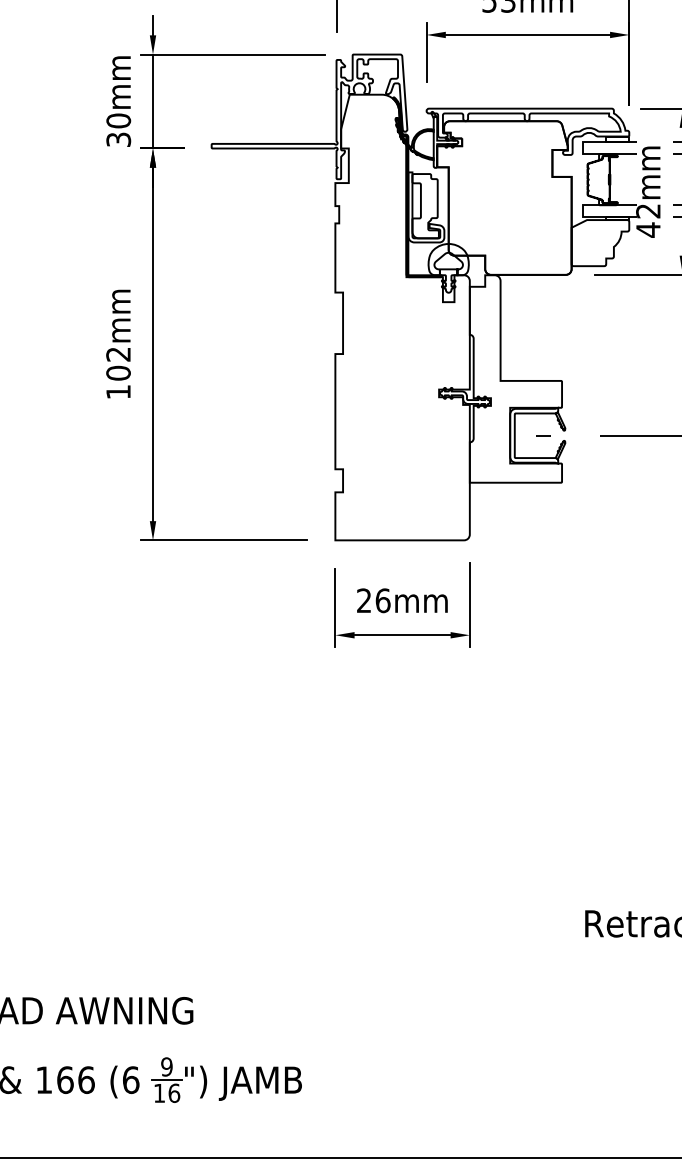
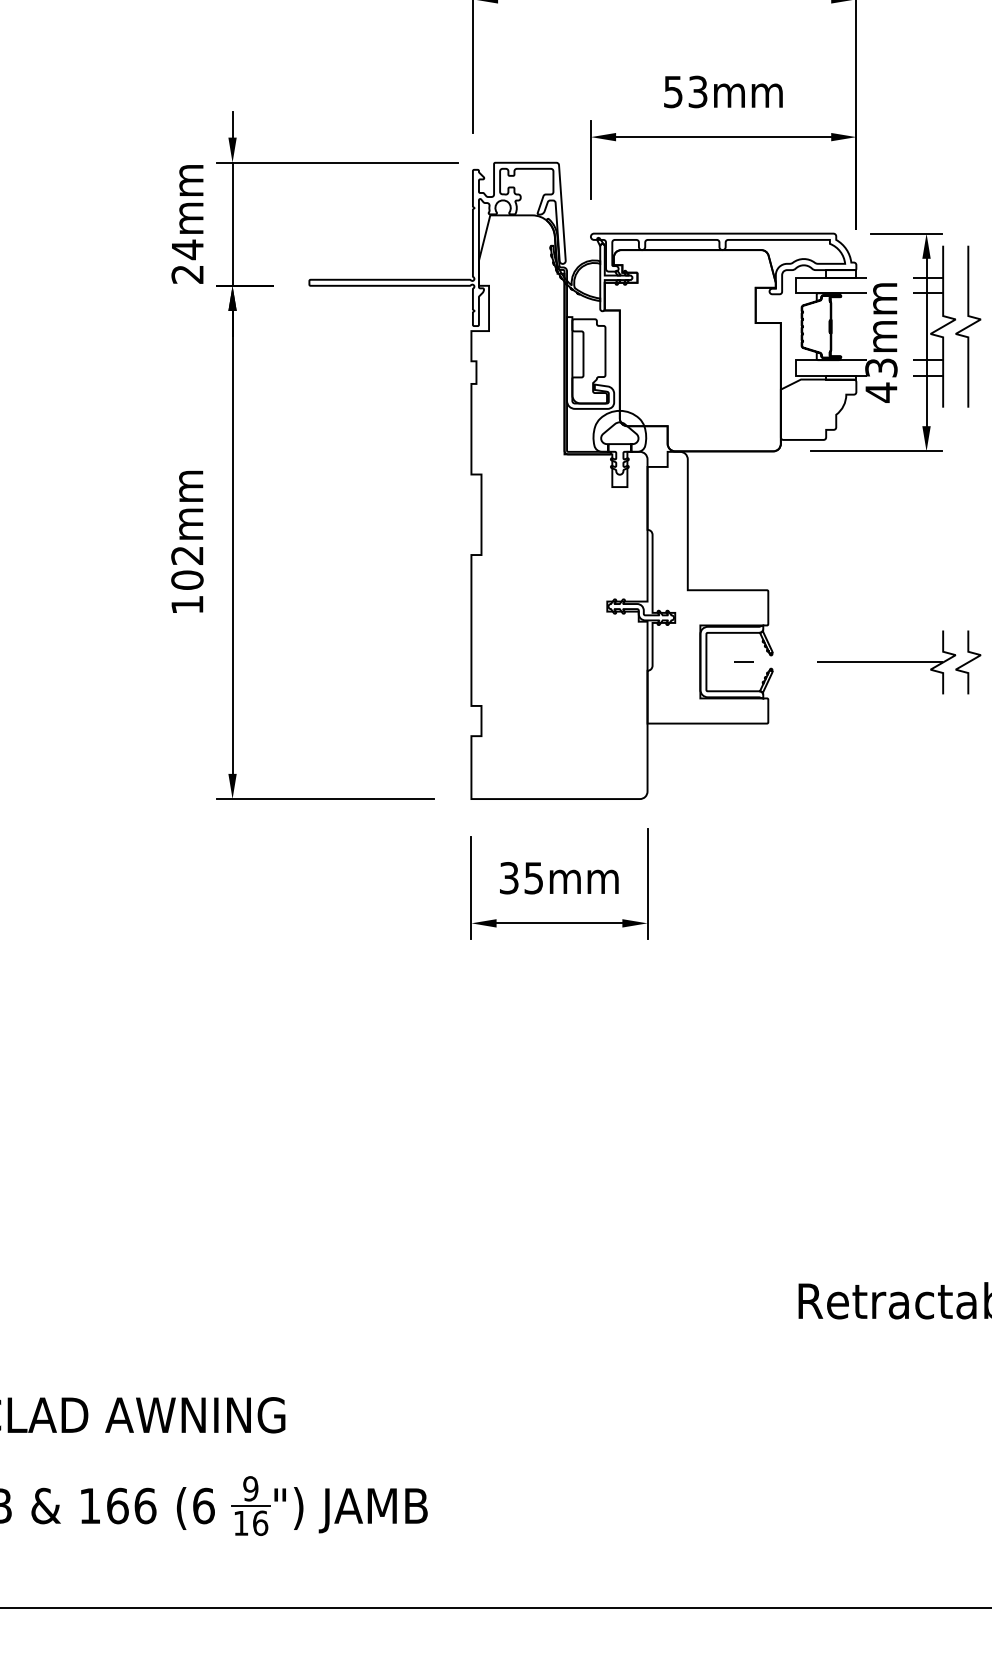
text: (118, 129) -> (187, 261), 30mm -> 24mm
text: (648, 210) -> (881, 367), 42mm -> 43mm
text: (373, 601) -> (521, 878), 26mm -> 35mm

